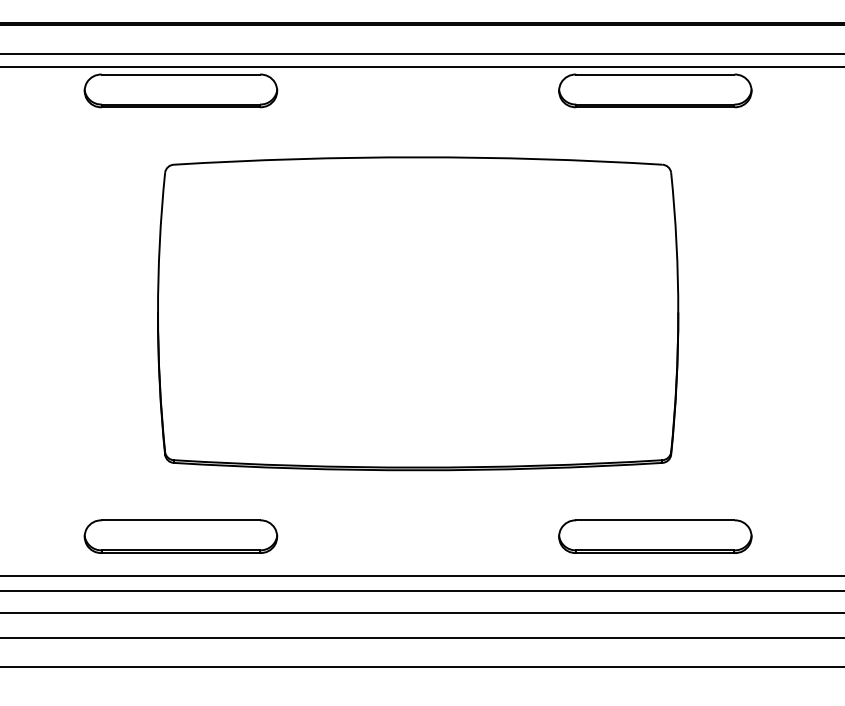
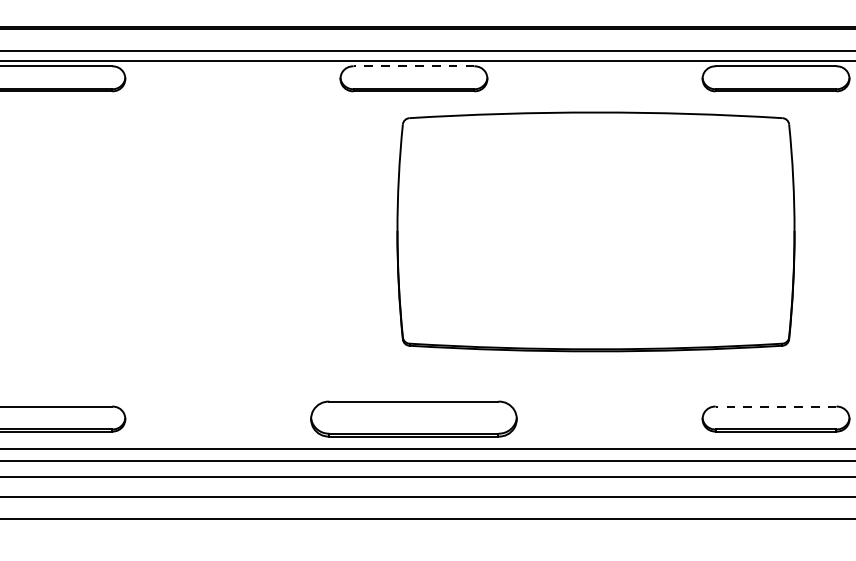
line: (180, 74) -> (413, 66), solid -> dashed
part: (417, 313) -> (595, 231), moved
line: (654, 520) -> (775, 406), solid -> dashed
part: (180, 535) -> (413, 418), size x1.4

